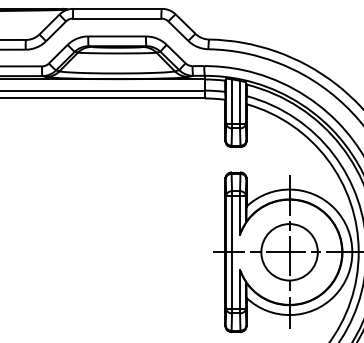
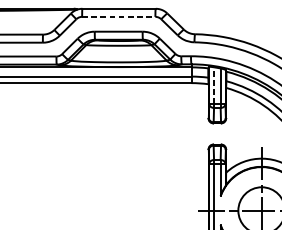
line: (117, 18) -> (119, 16), solid -> dashed
line: (232, 101) -> (214, 85), solid -> dashed

